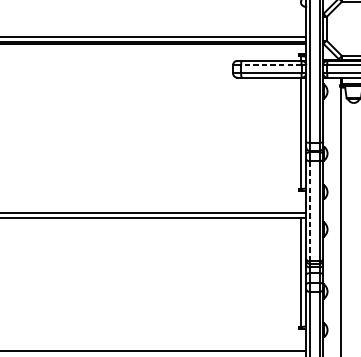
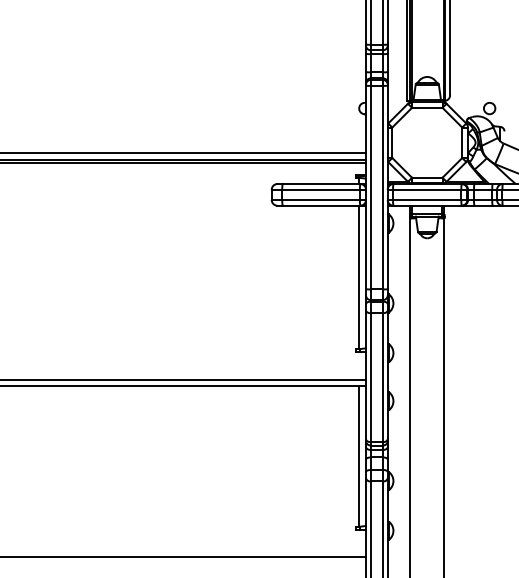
line: (271, 65) -> (321, 189), dashed -> solid
line: (309, 211) -> (370, 377), dashed -> solid

